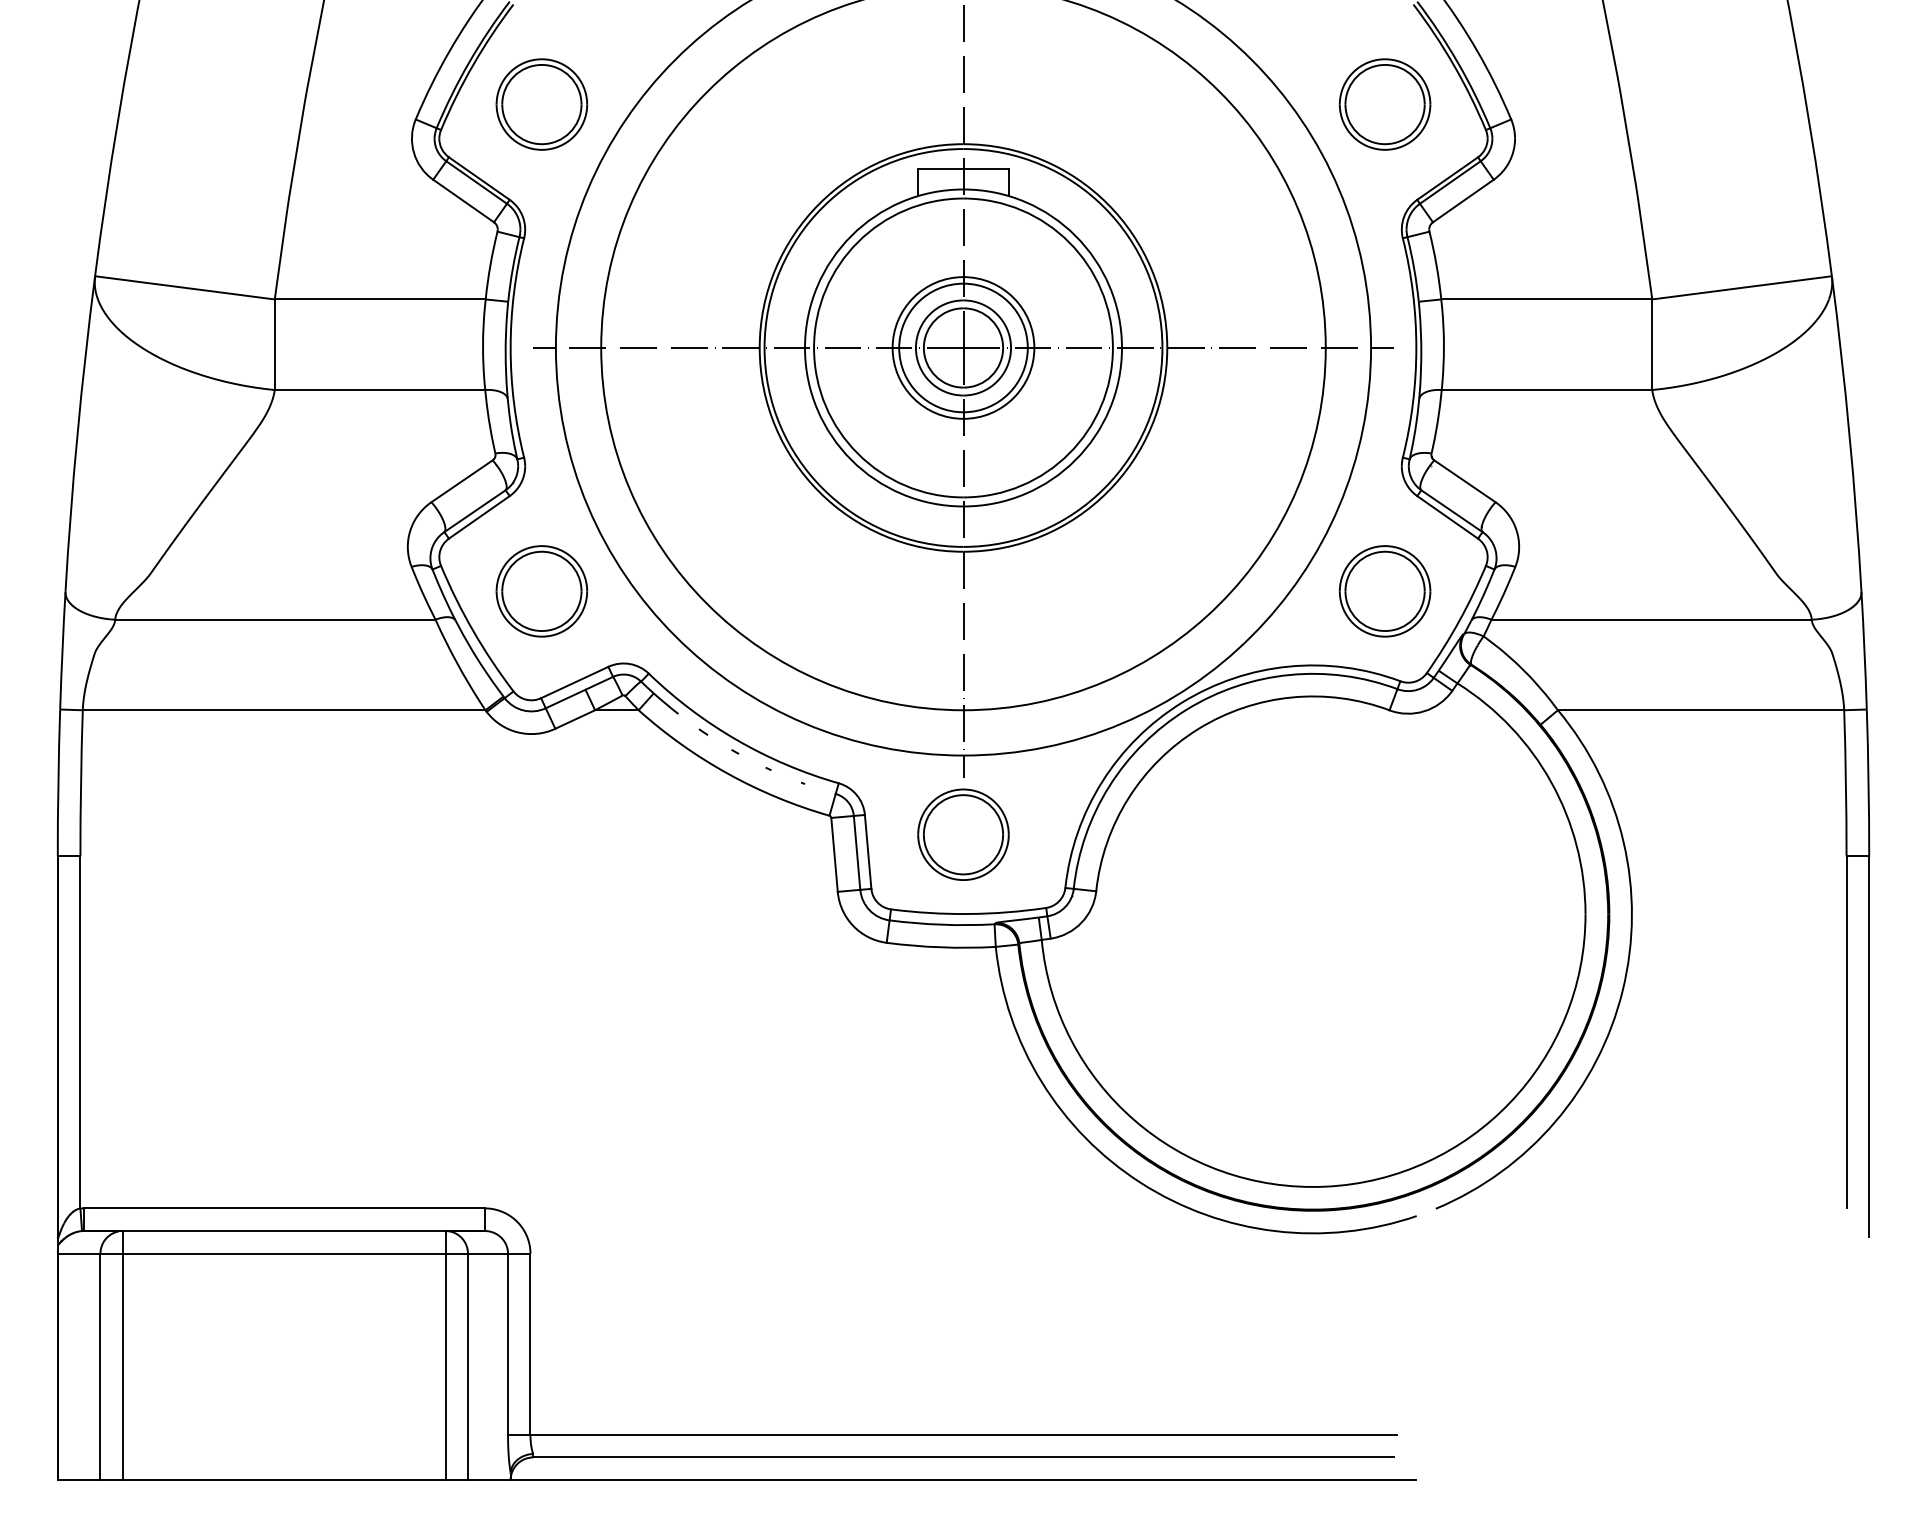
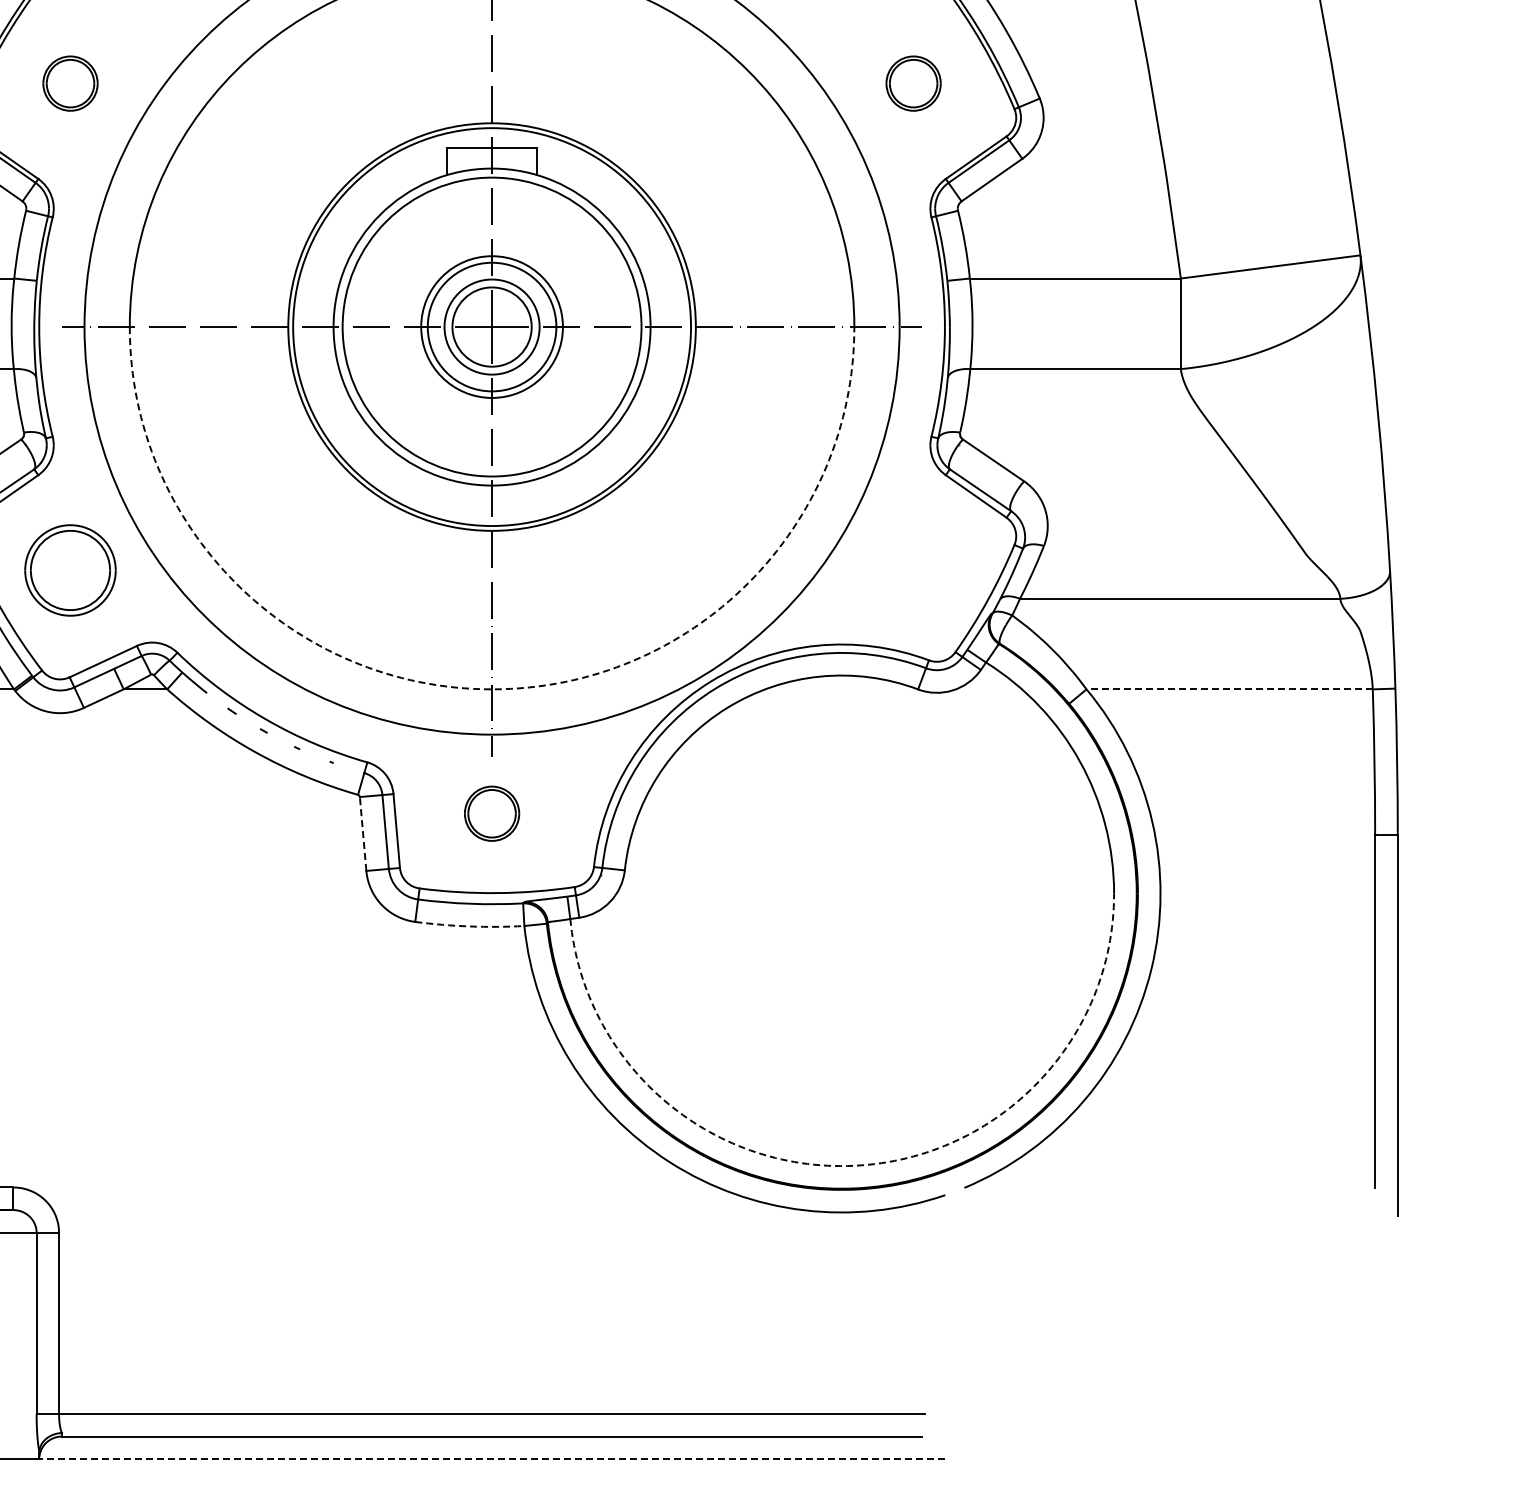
part: (541, 104) -> (70, 83), size x0.6
part: (1384, 104) -> (913, 83), size x0.6
part: (1384, 591) -> (913, 570), removed
arc: (963, 710) -> (492, 689), solid -> dashed
line: (1700, 710) -> (1229, 689), solid -> dashed
part: (963, 834) -> (492, 813), size x0.6
line: (834, 854) -> (363, 833), solid -> dashed
arc: (941, 947) -> (470, 926), solid -> dashed
arc: (1325, 1186) -> (854, 1165), solid -> dashed
line: (963, 1480) -> (492, 1459), solid -> dashed

